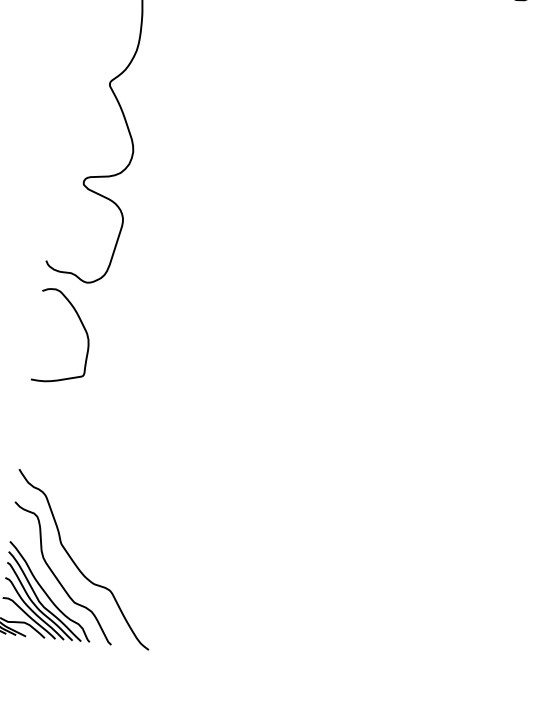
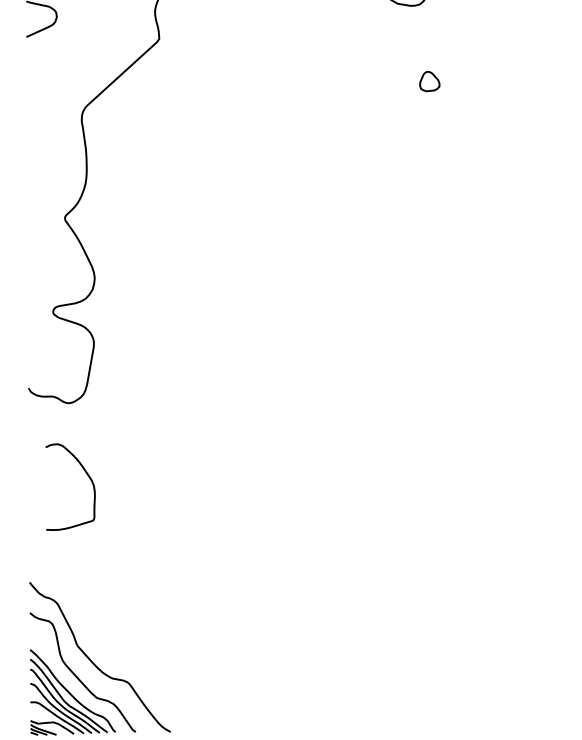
curve: (82, 325) -> (86, 474), moved

